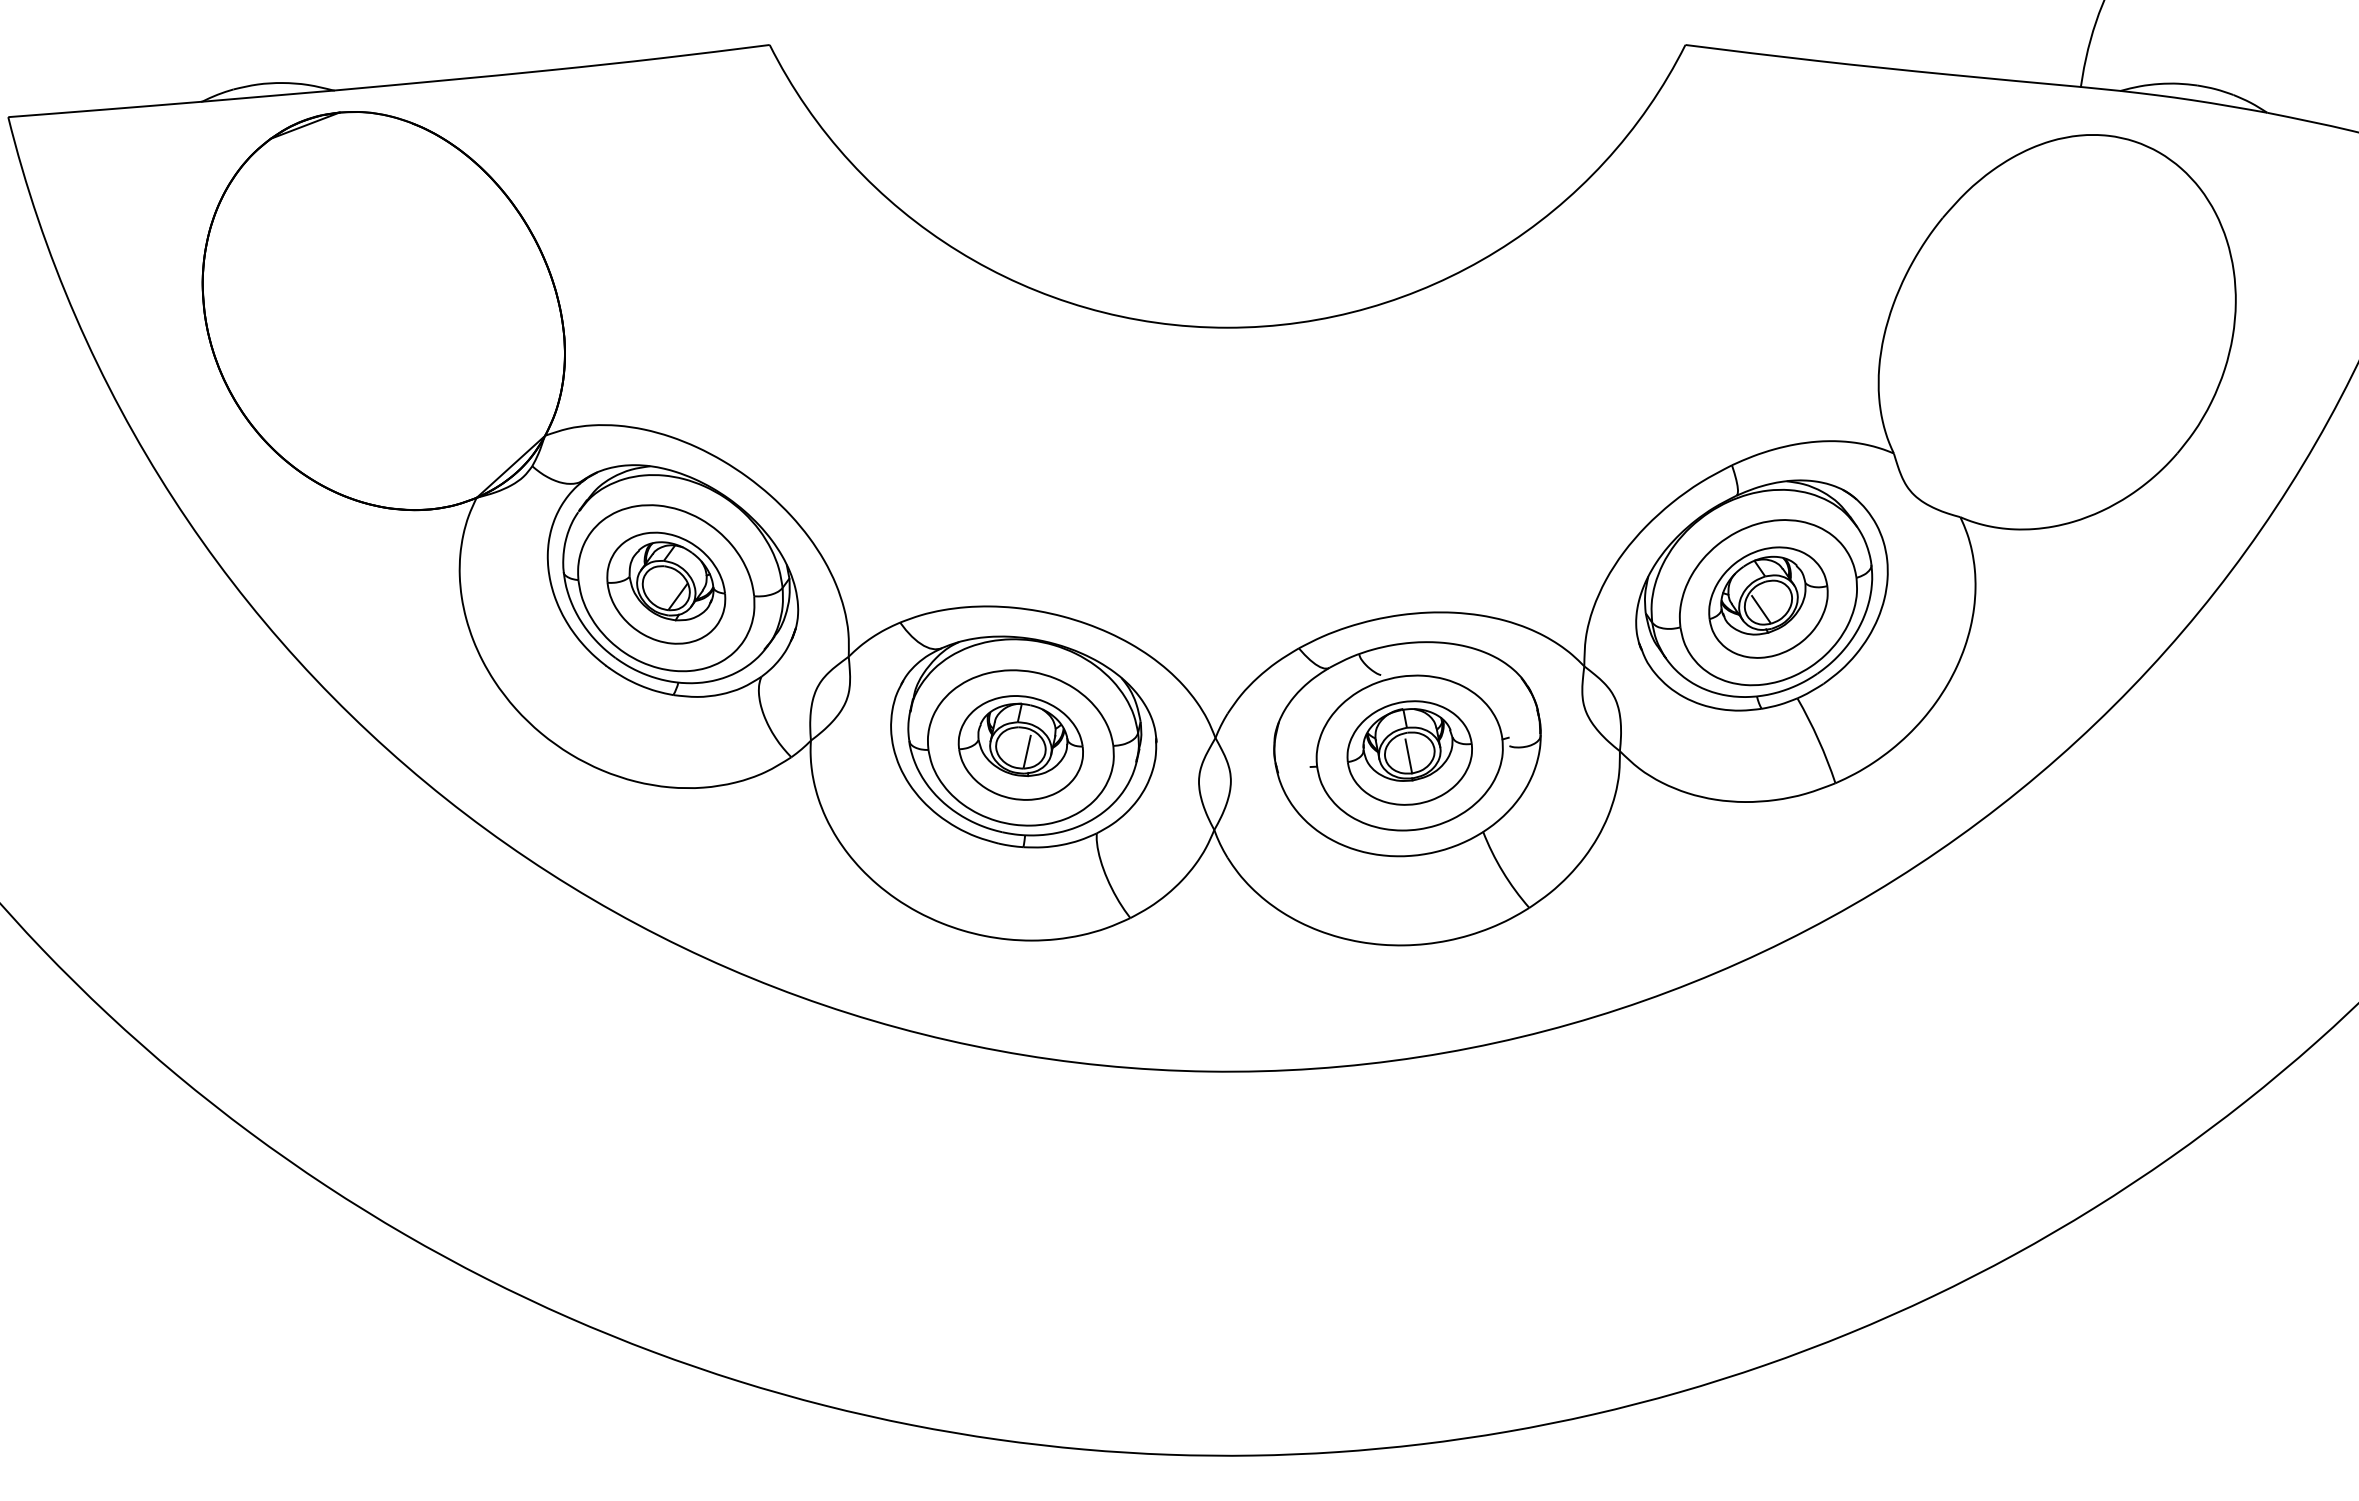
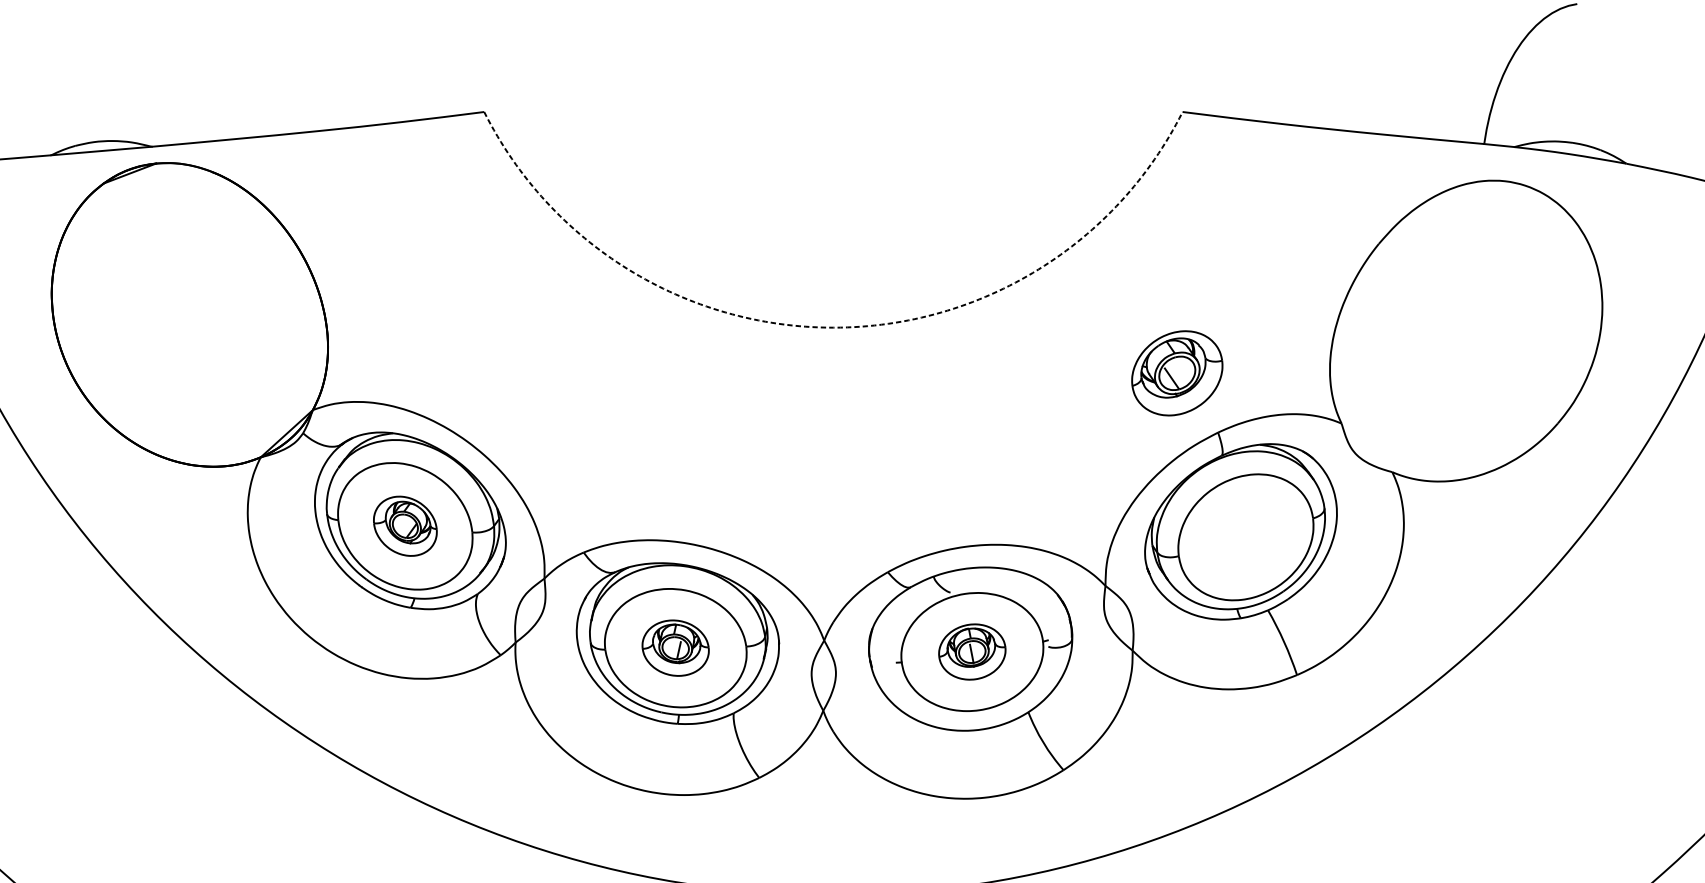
arc: (1227, 327) -> (833, 327), solid -> dashed
part: (666, 587) -> (405, 525), size x0.7
part: (1768, 602) -> (1177, 373), moved
part: (1020, 747) -> (675, 647), size x0.7
part: (1409, 752) -> (972, 651), size x0.7

